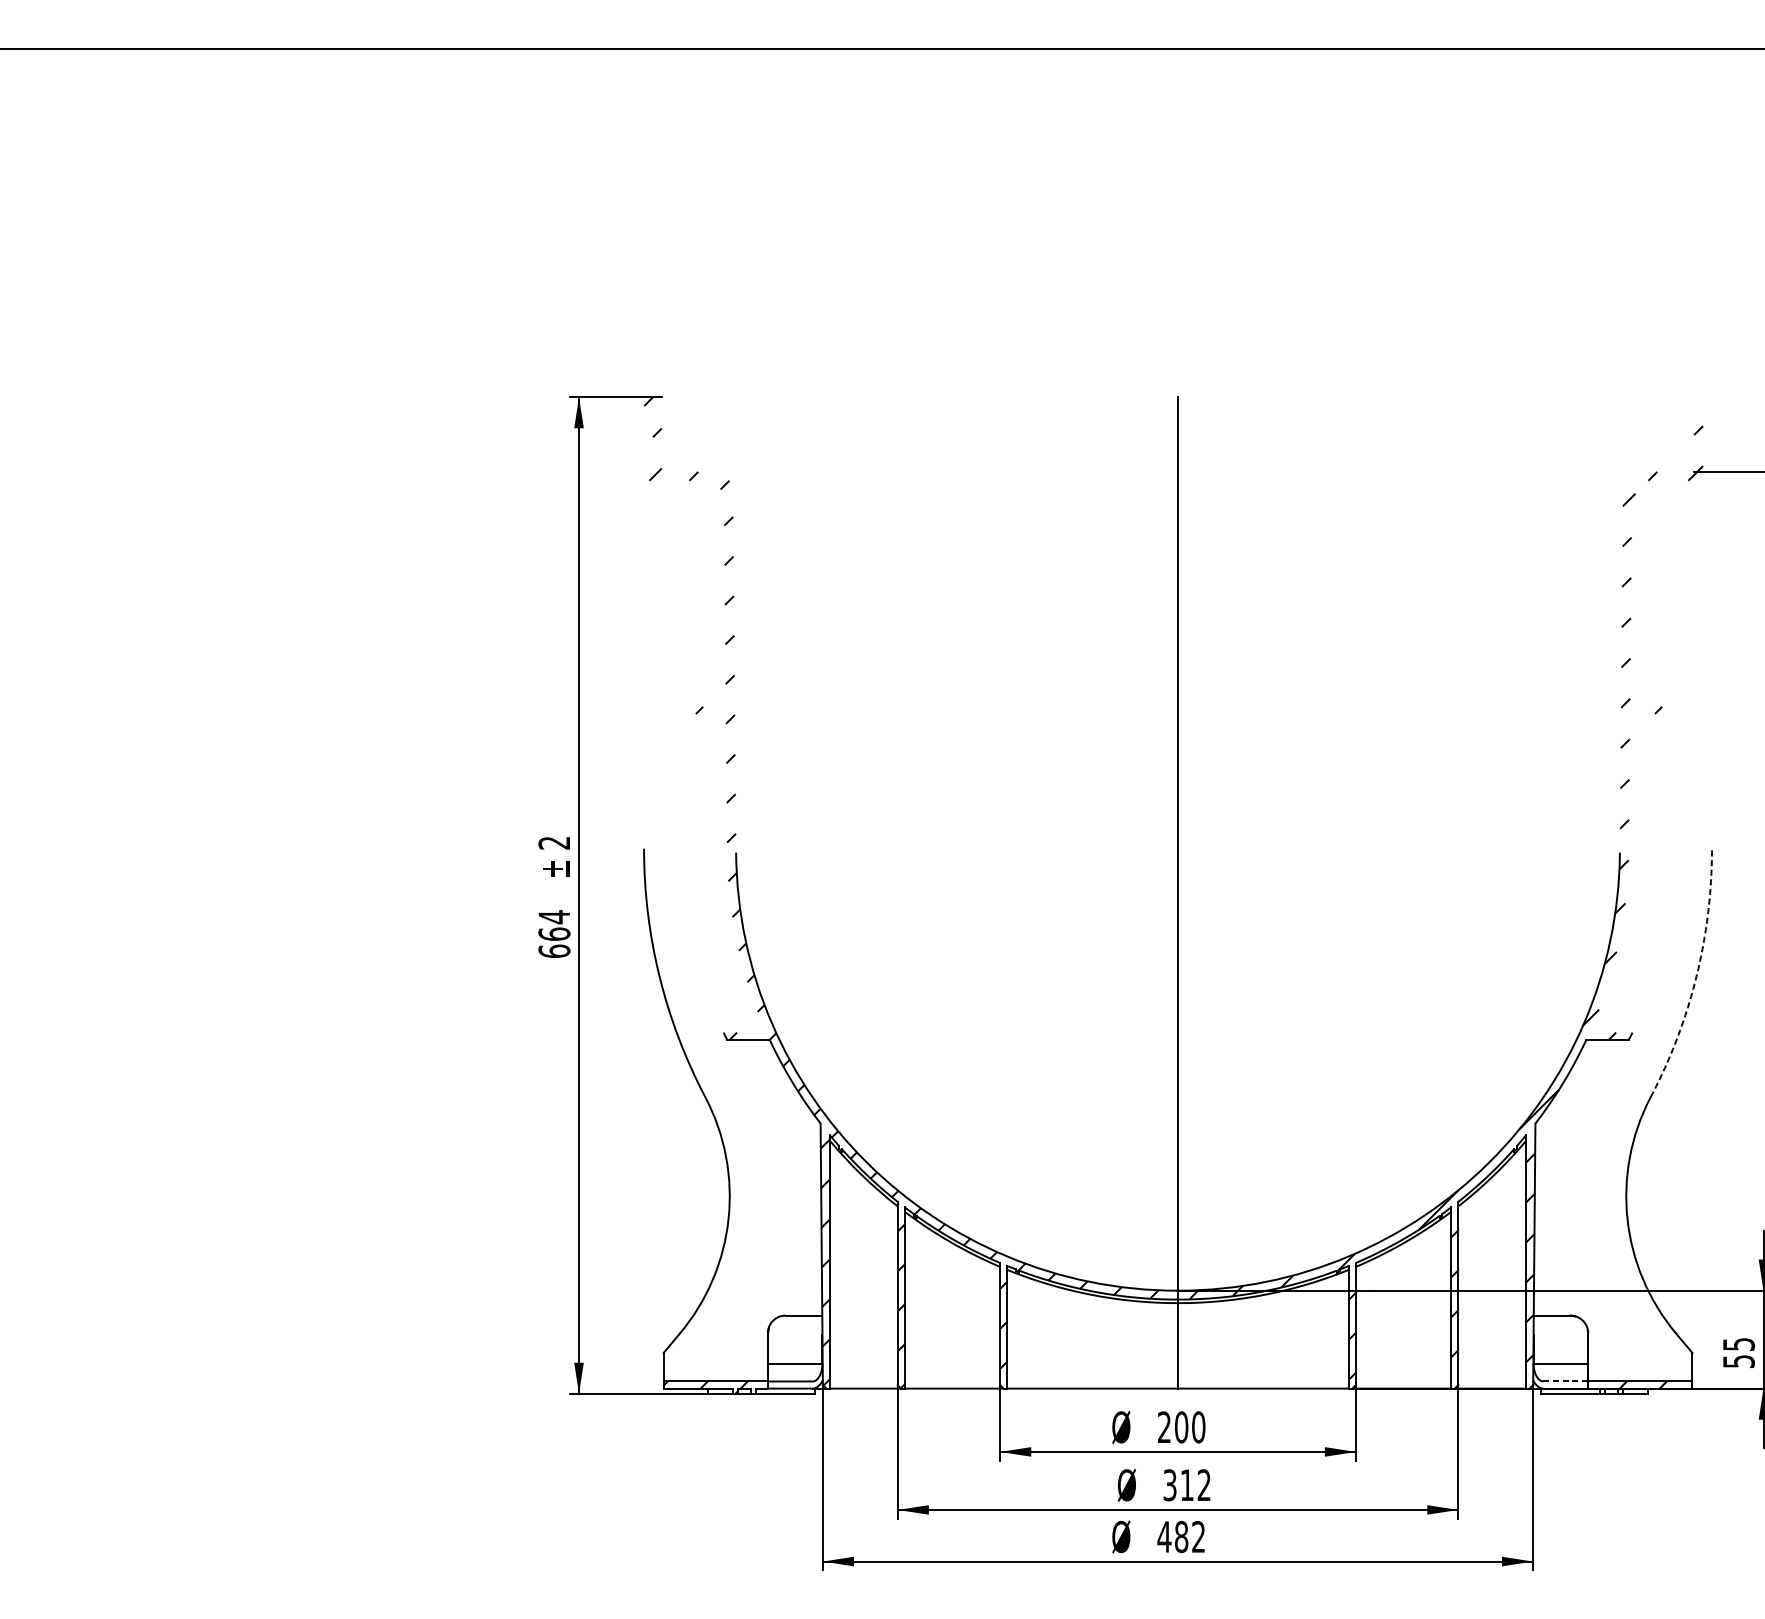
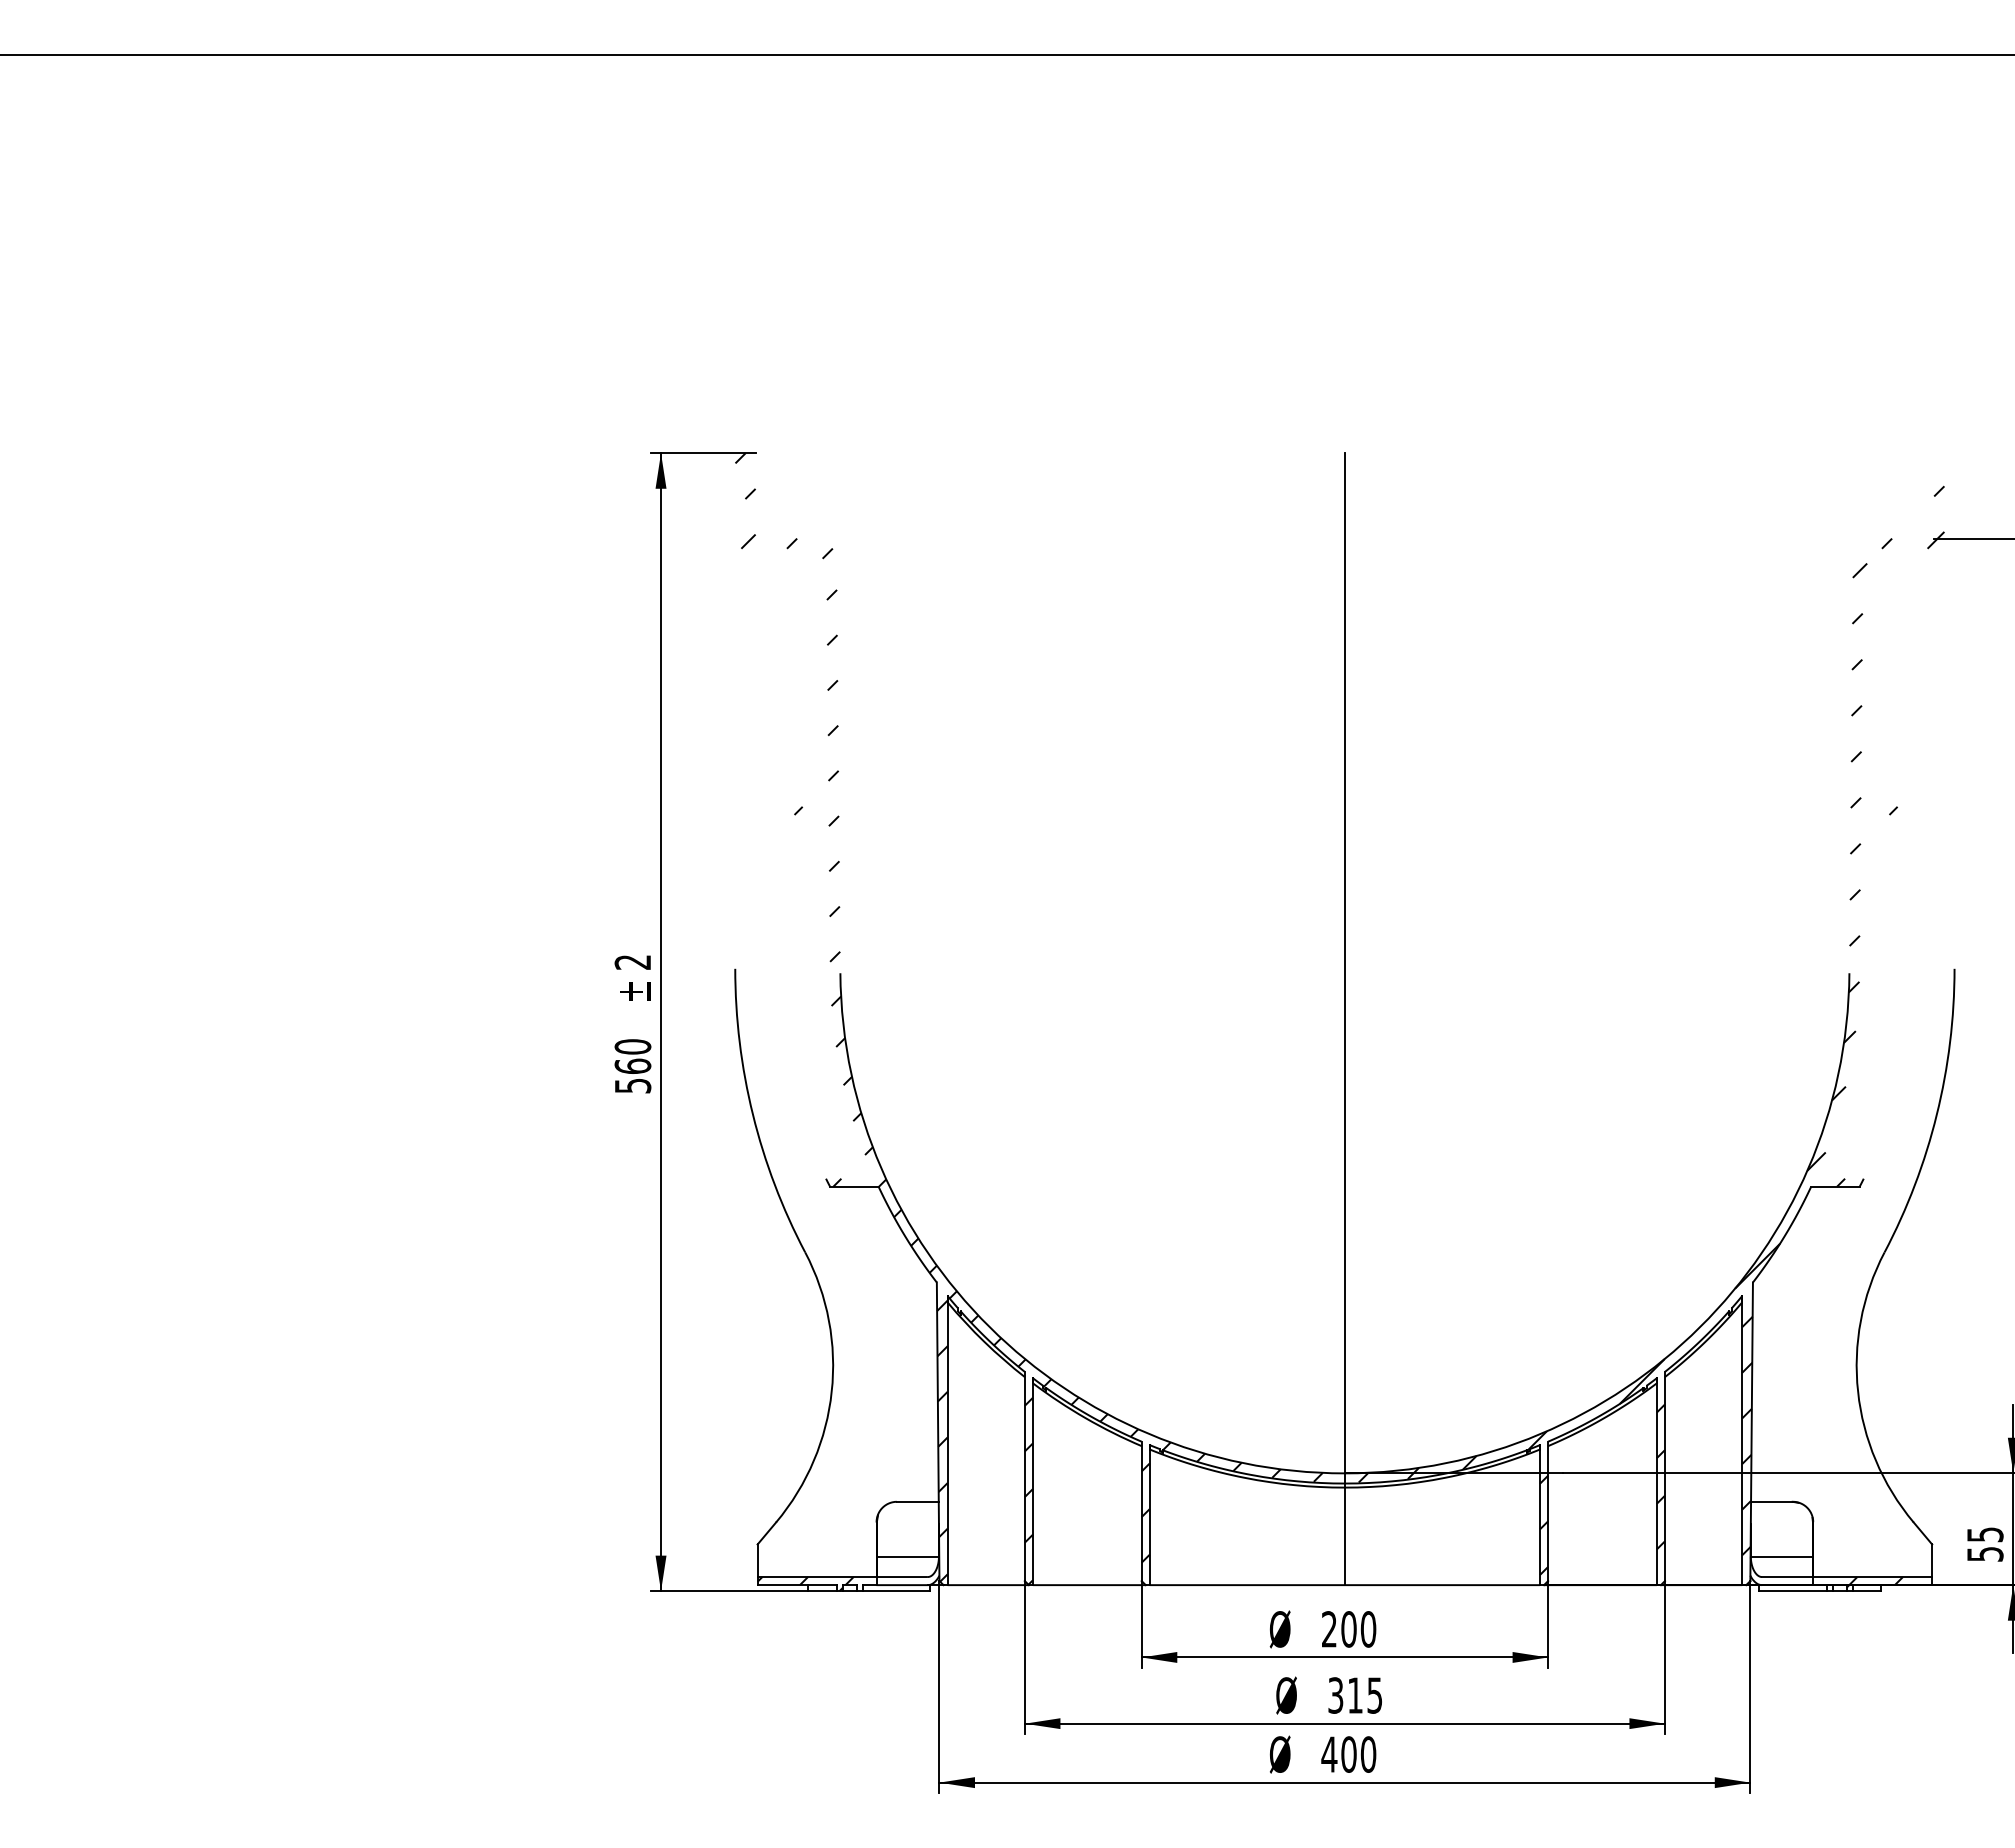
text: (554, 933) -> (632, 1065), 664 -> 560
arc: (1696, 976) -> (1936, 1114), dashed -> solid
line: (1565, 1381) -> (1787, 1577), dashed -> solid
text: (1203, 1485) -> (1374, 1695), 312 -> 315
text: (1189, 1536) -> (1358, 1754), 482 -> 400

